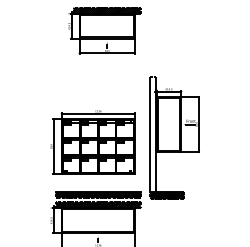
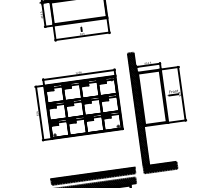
hatch: (153, 134) -> (138, 109), added
part: (92, 142) -> (77, 104), moved

